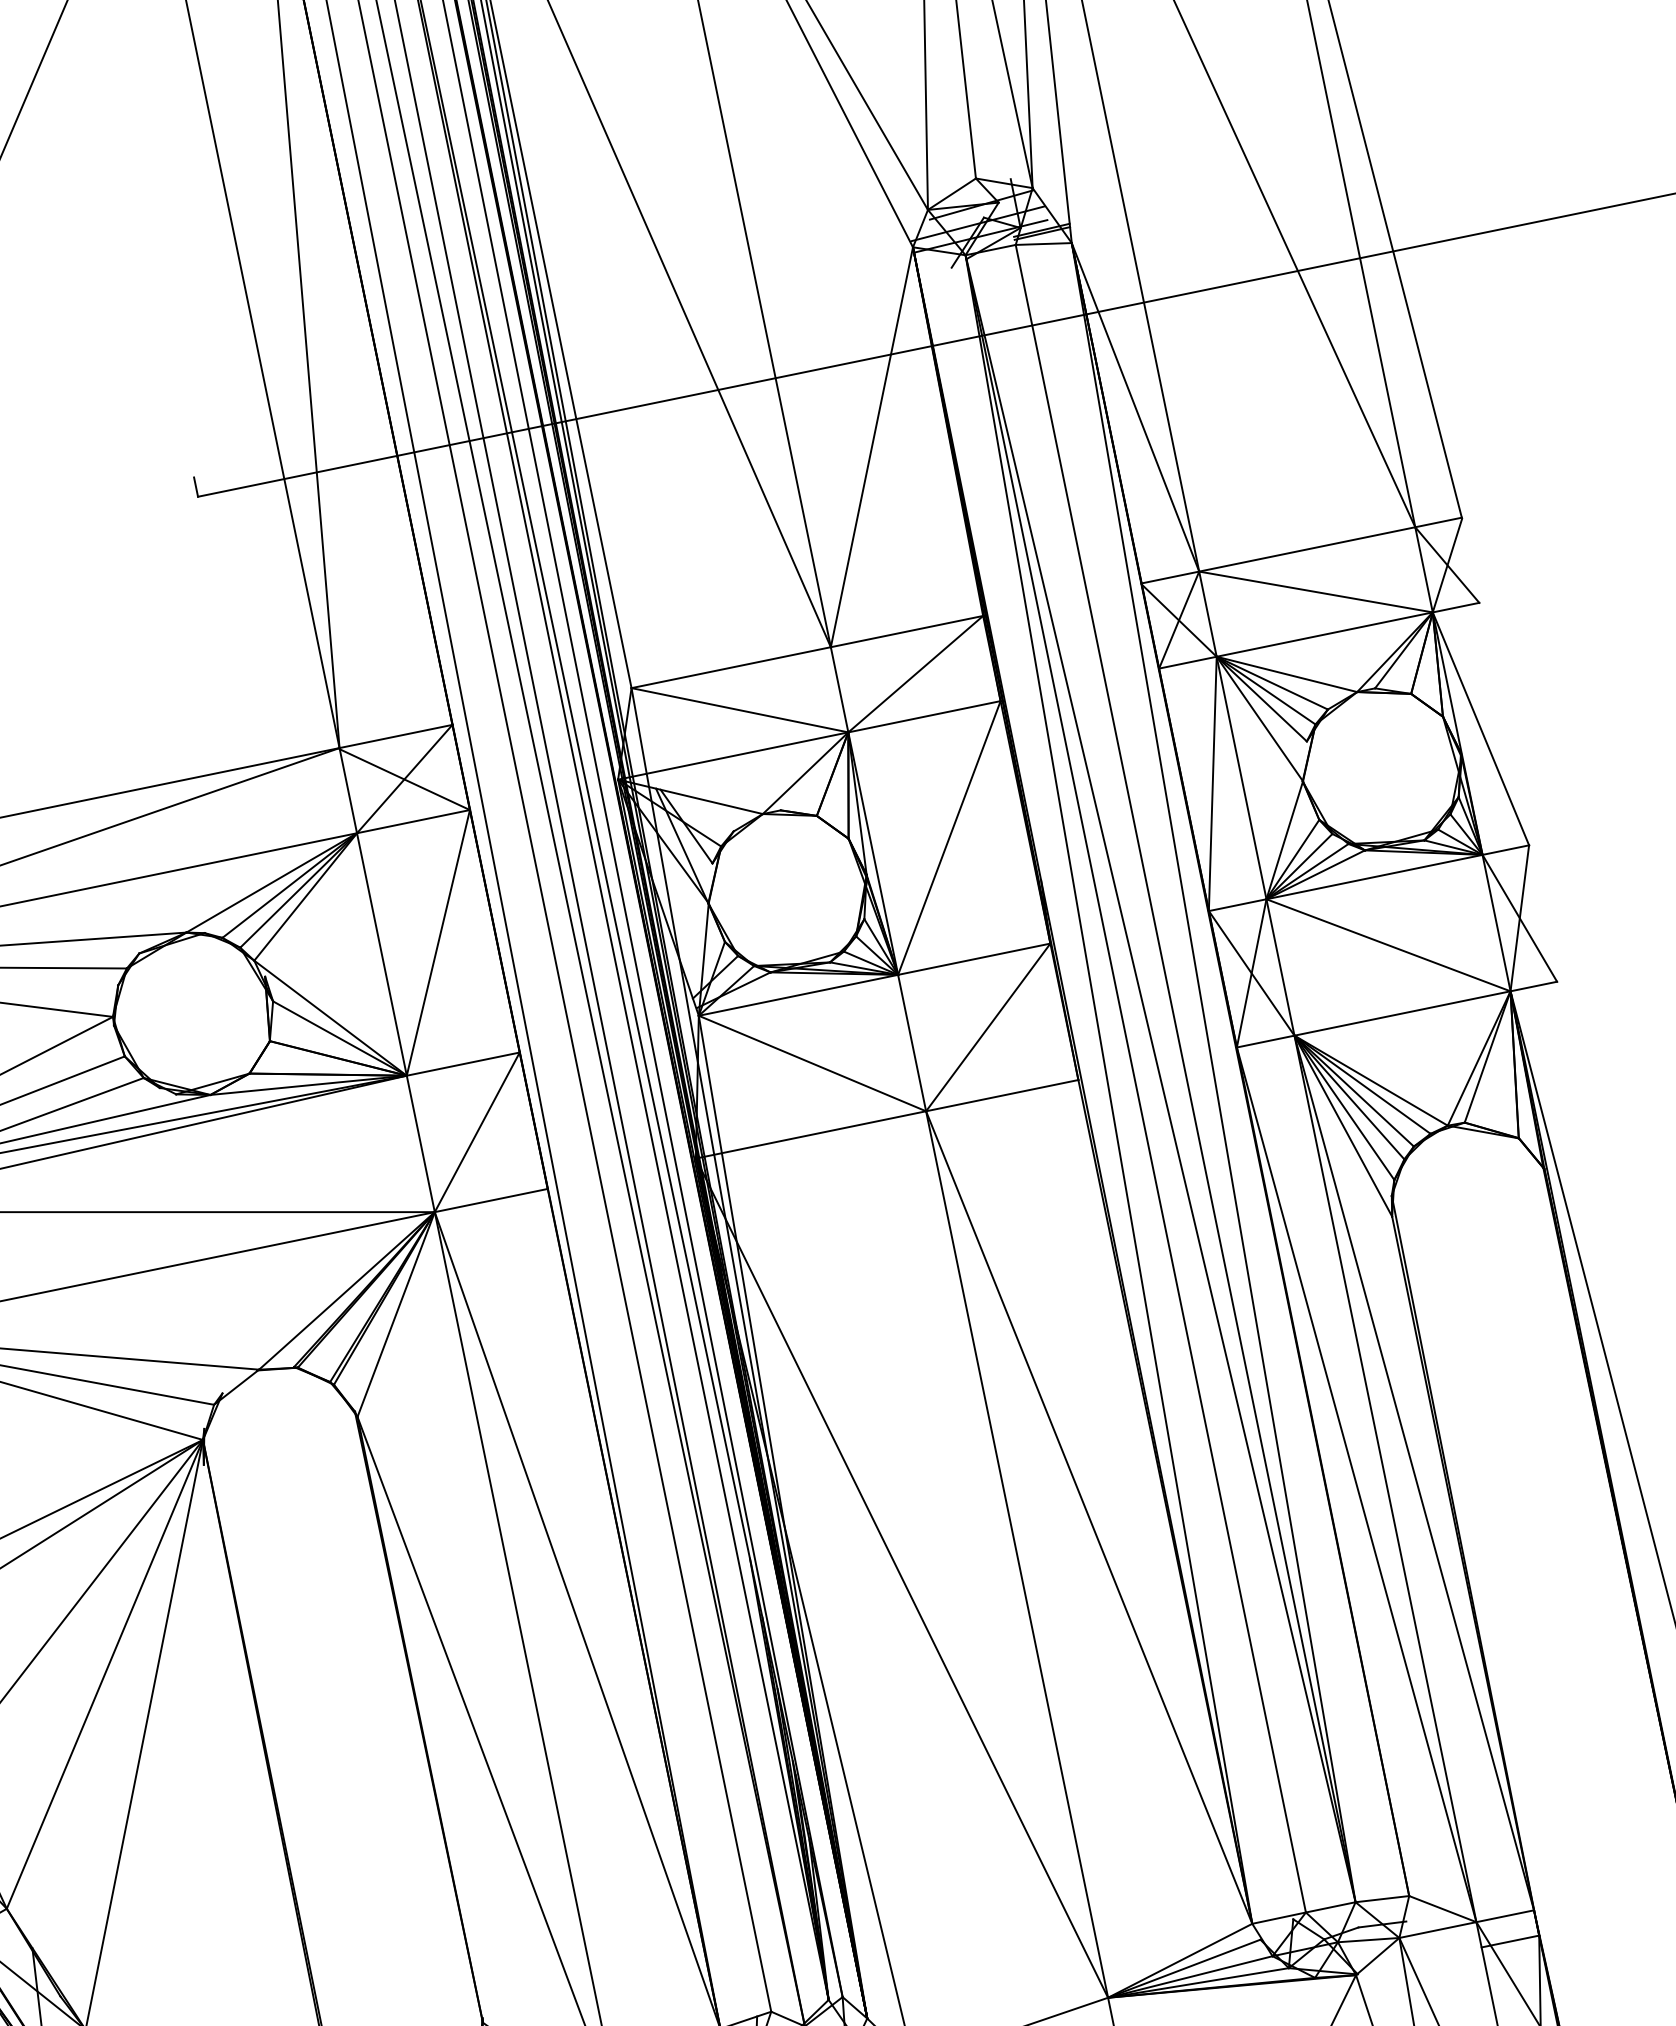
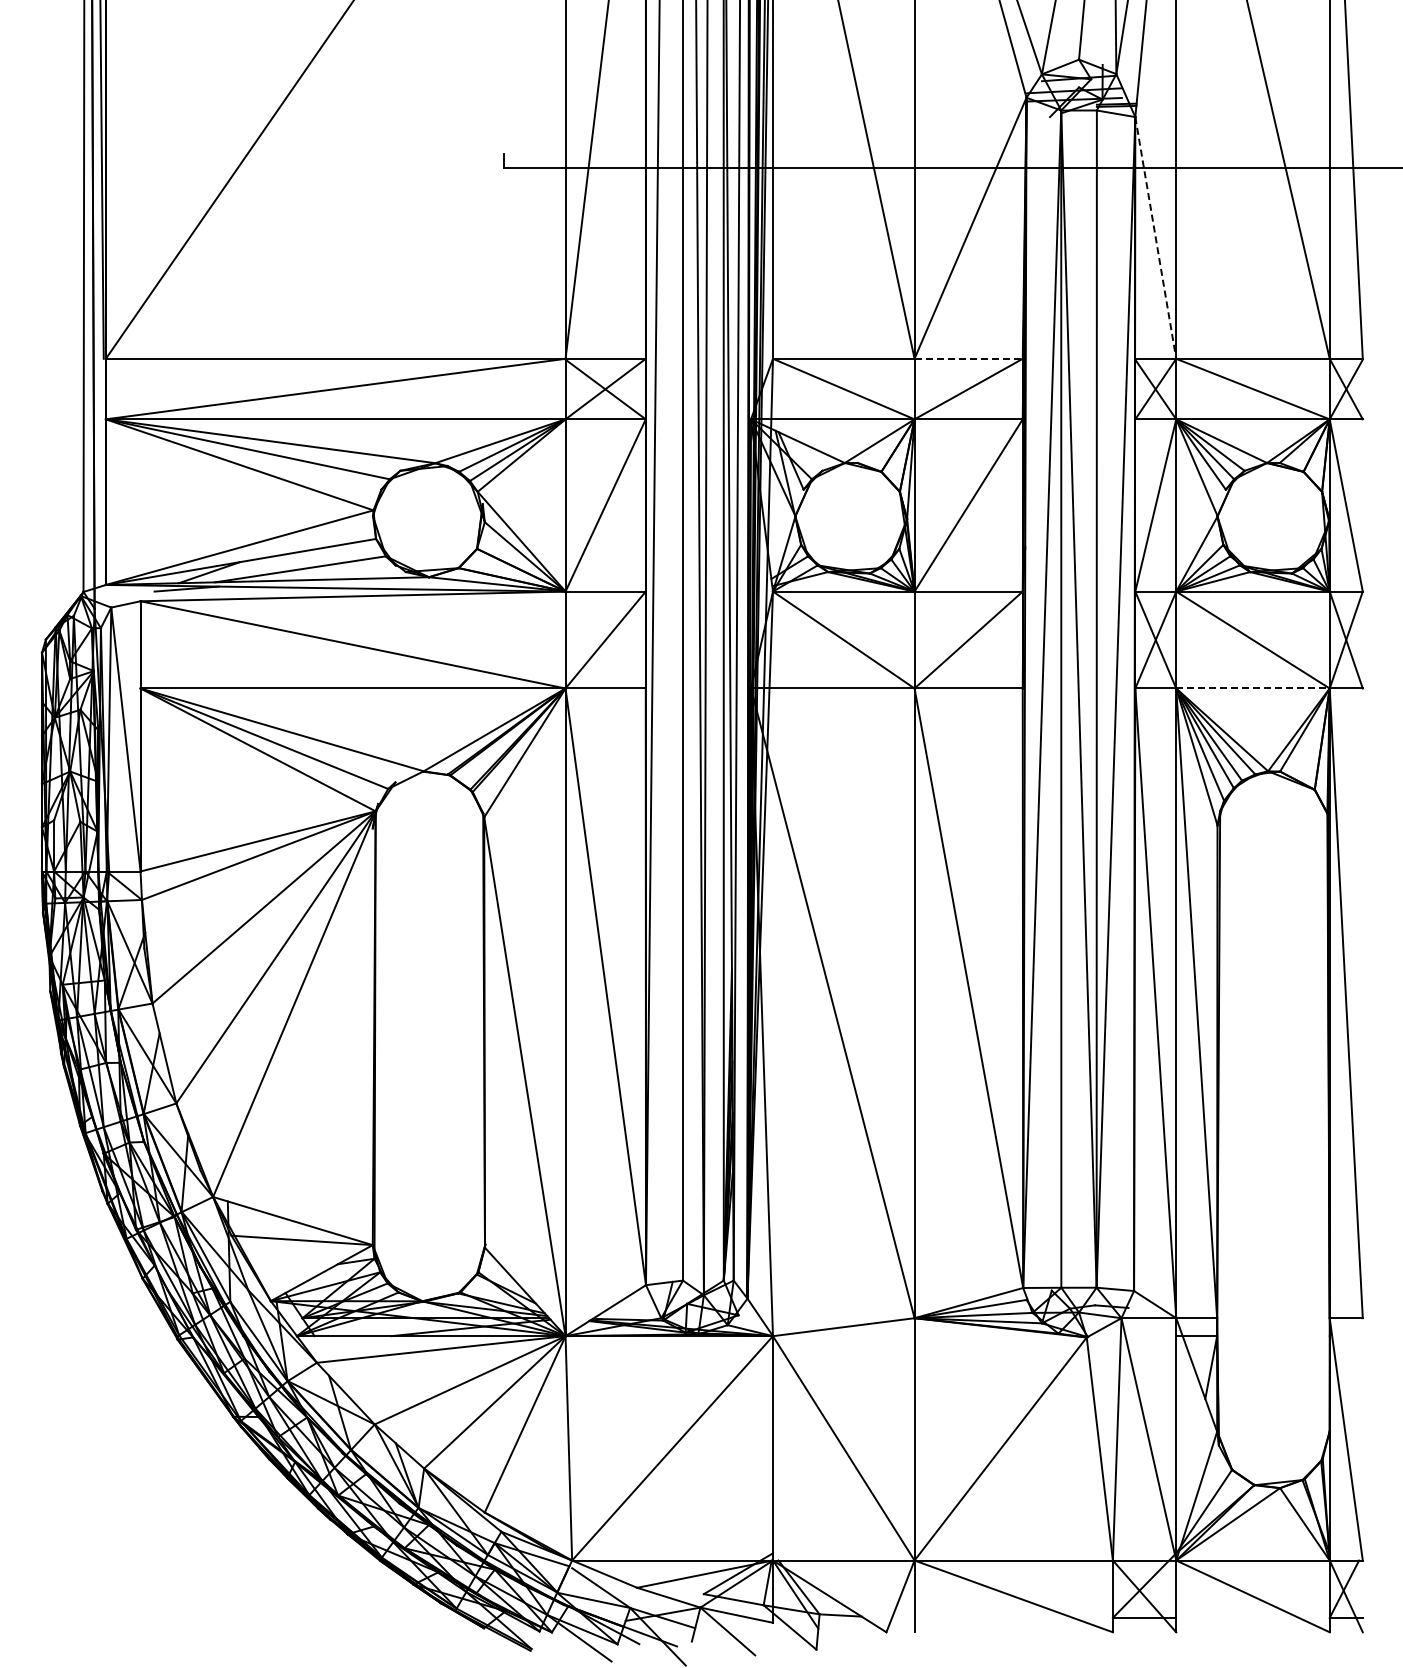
line: (1134, 406) -> (1155, 237), solid -> dashed
line: (908, 630) -> (969, 358), solid -> dashed
line: (1401, 1013) -> (1252, 688), solid -> dashed

